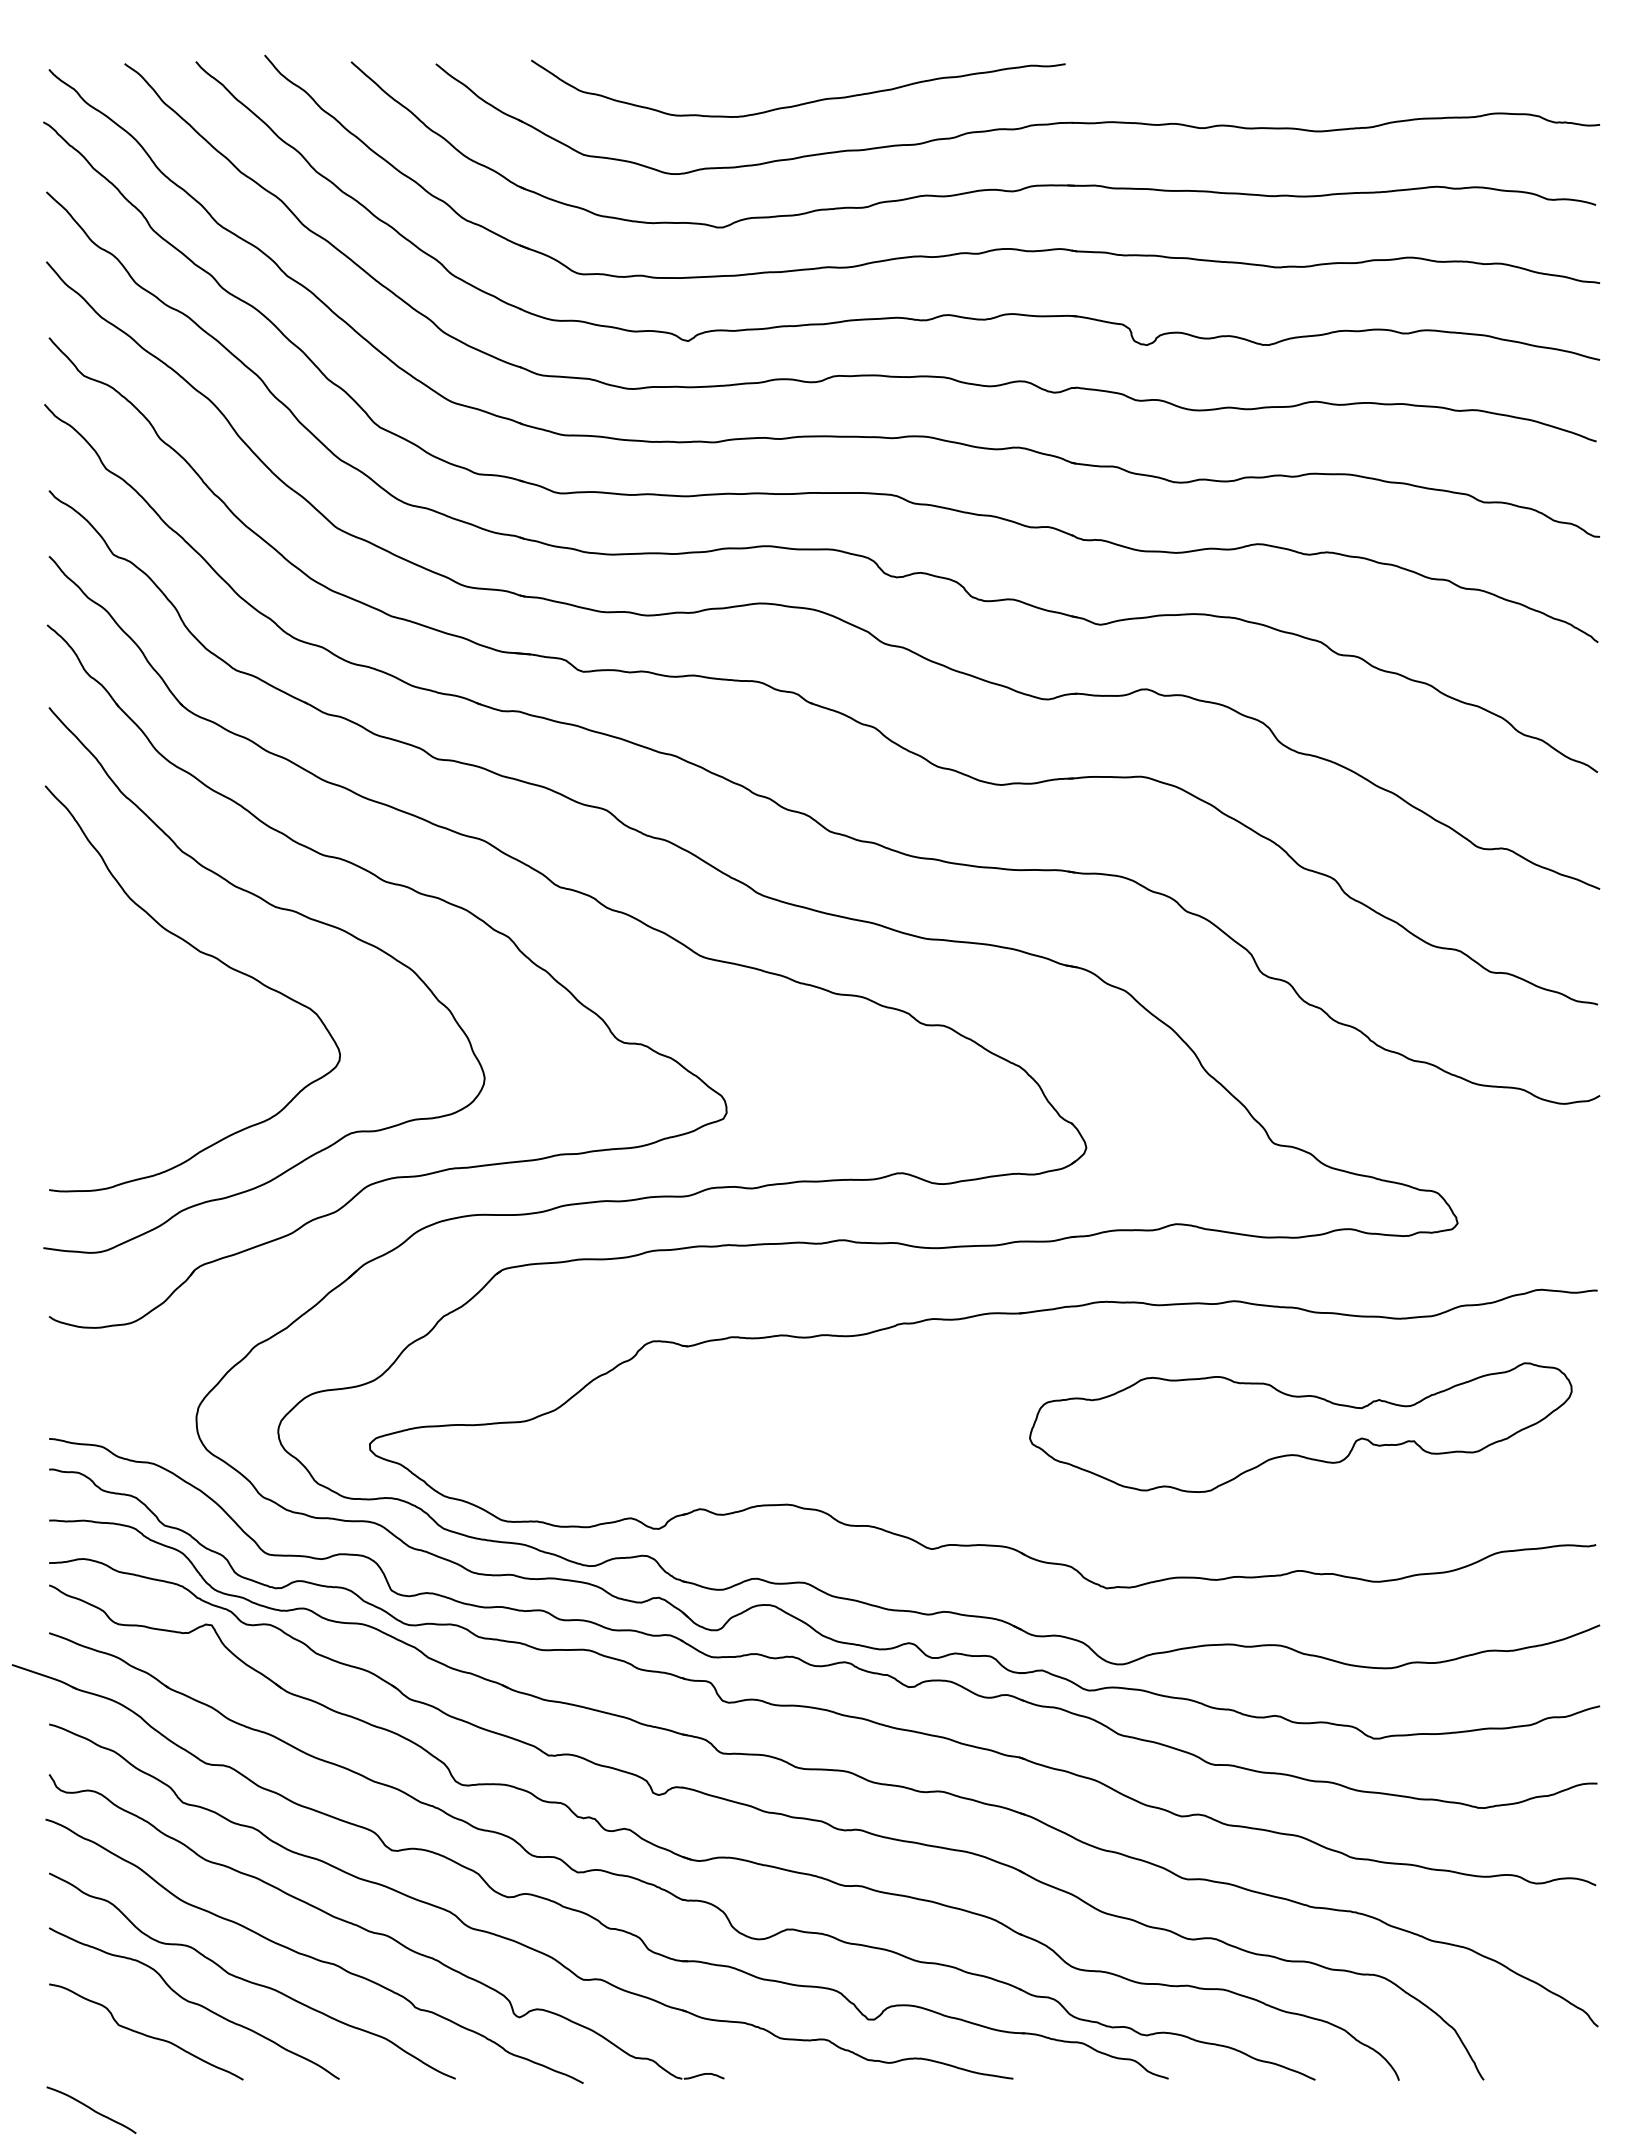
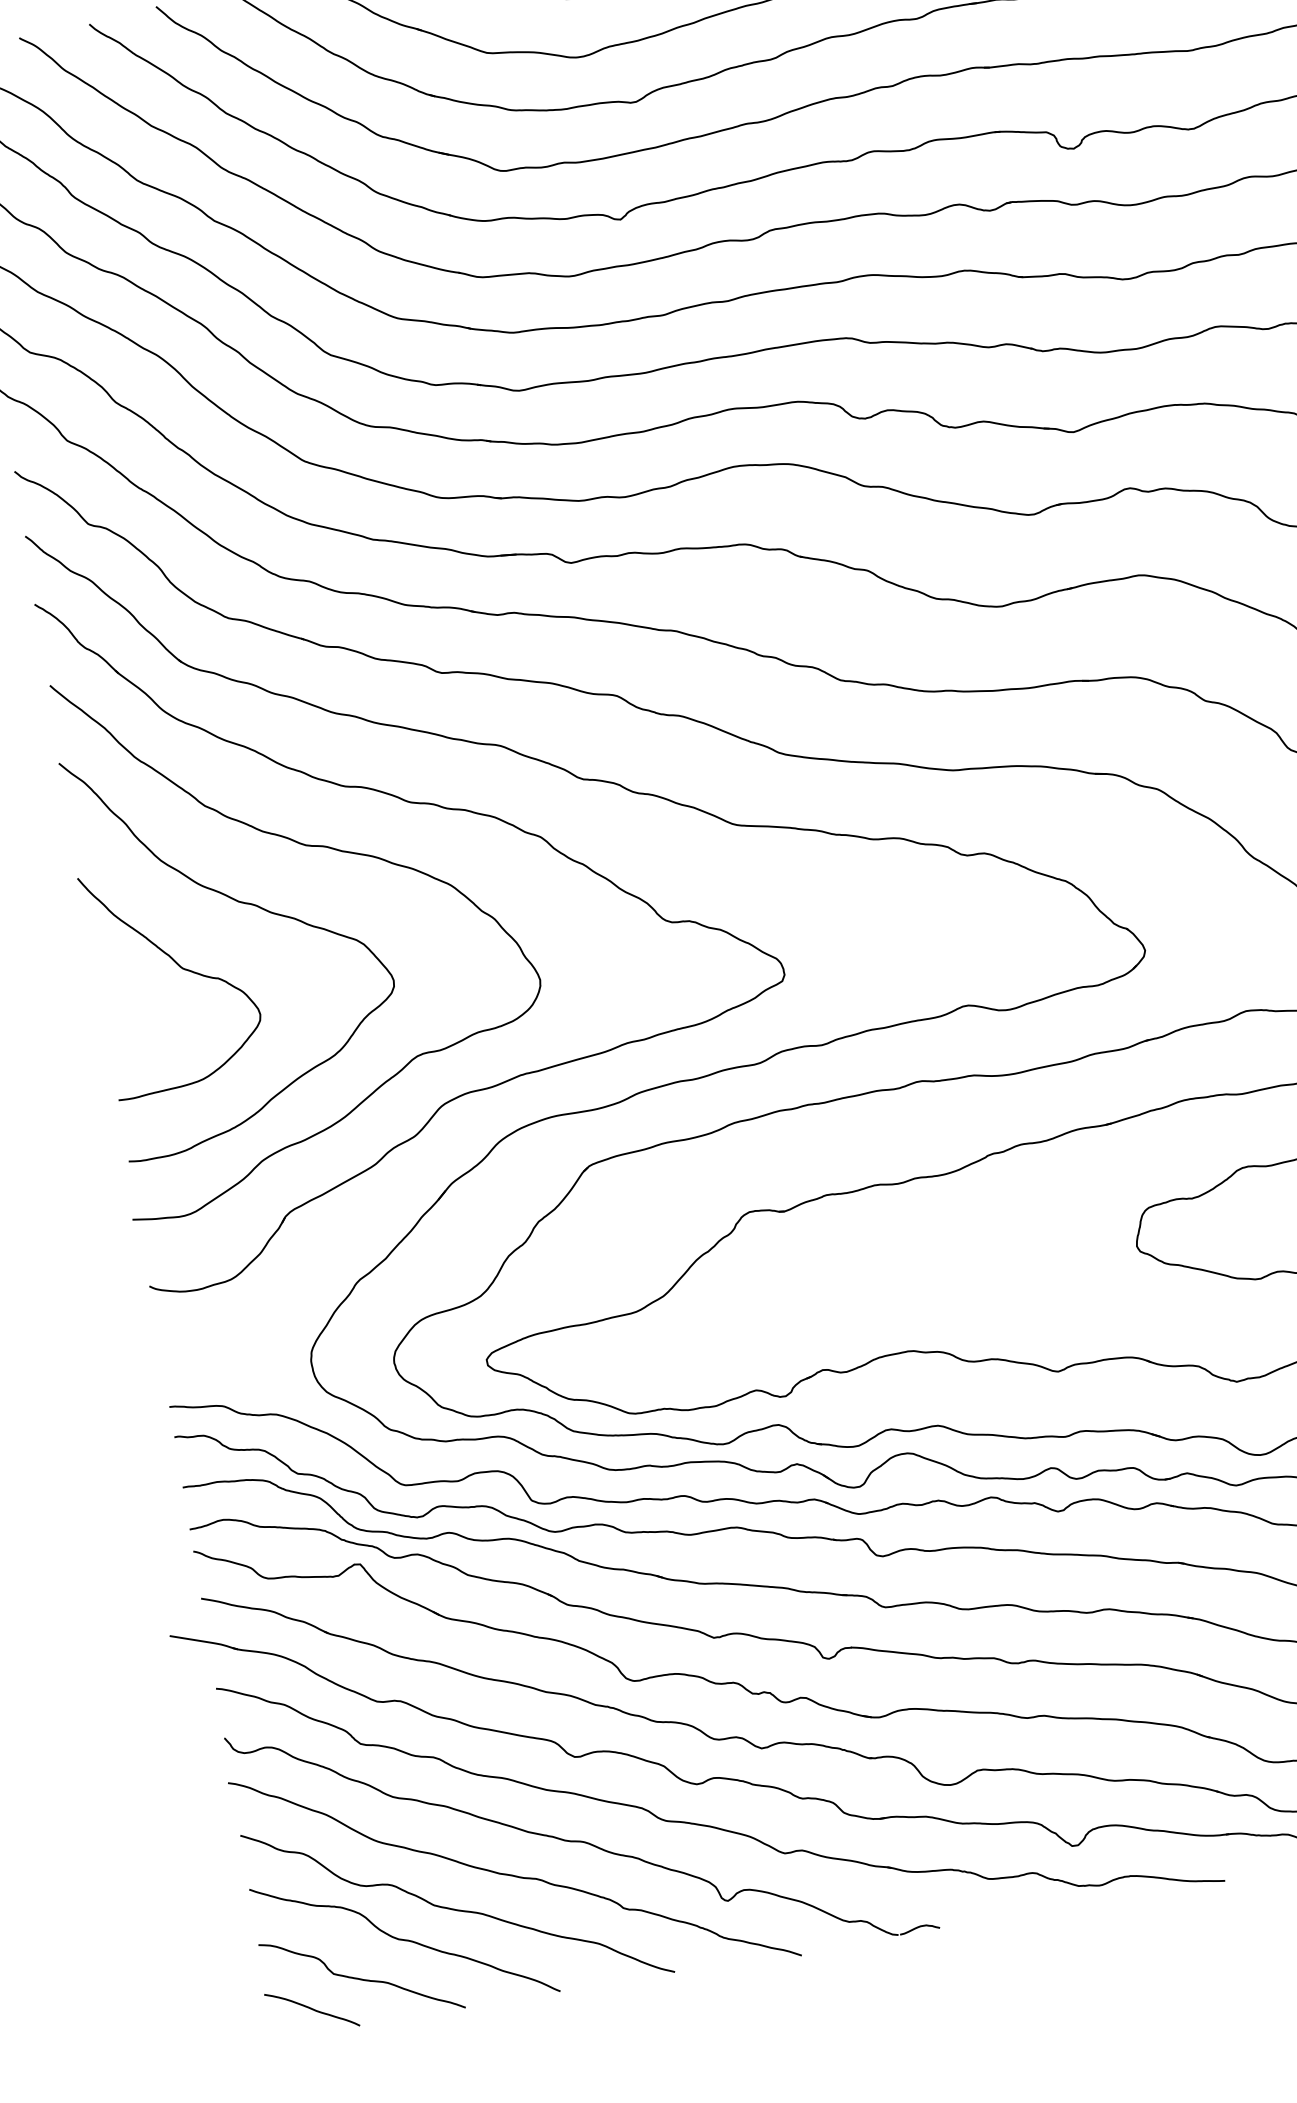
curve: (131, 1007) -> (180, 967), added
curve: (91, 2109) -> (312, 2009), moved

